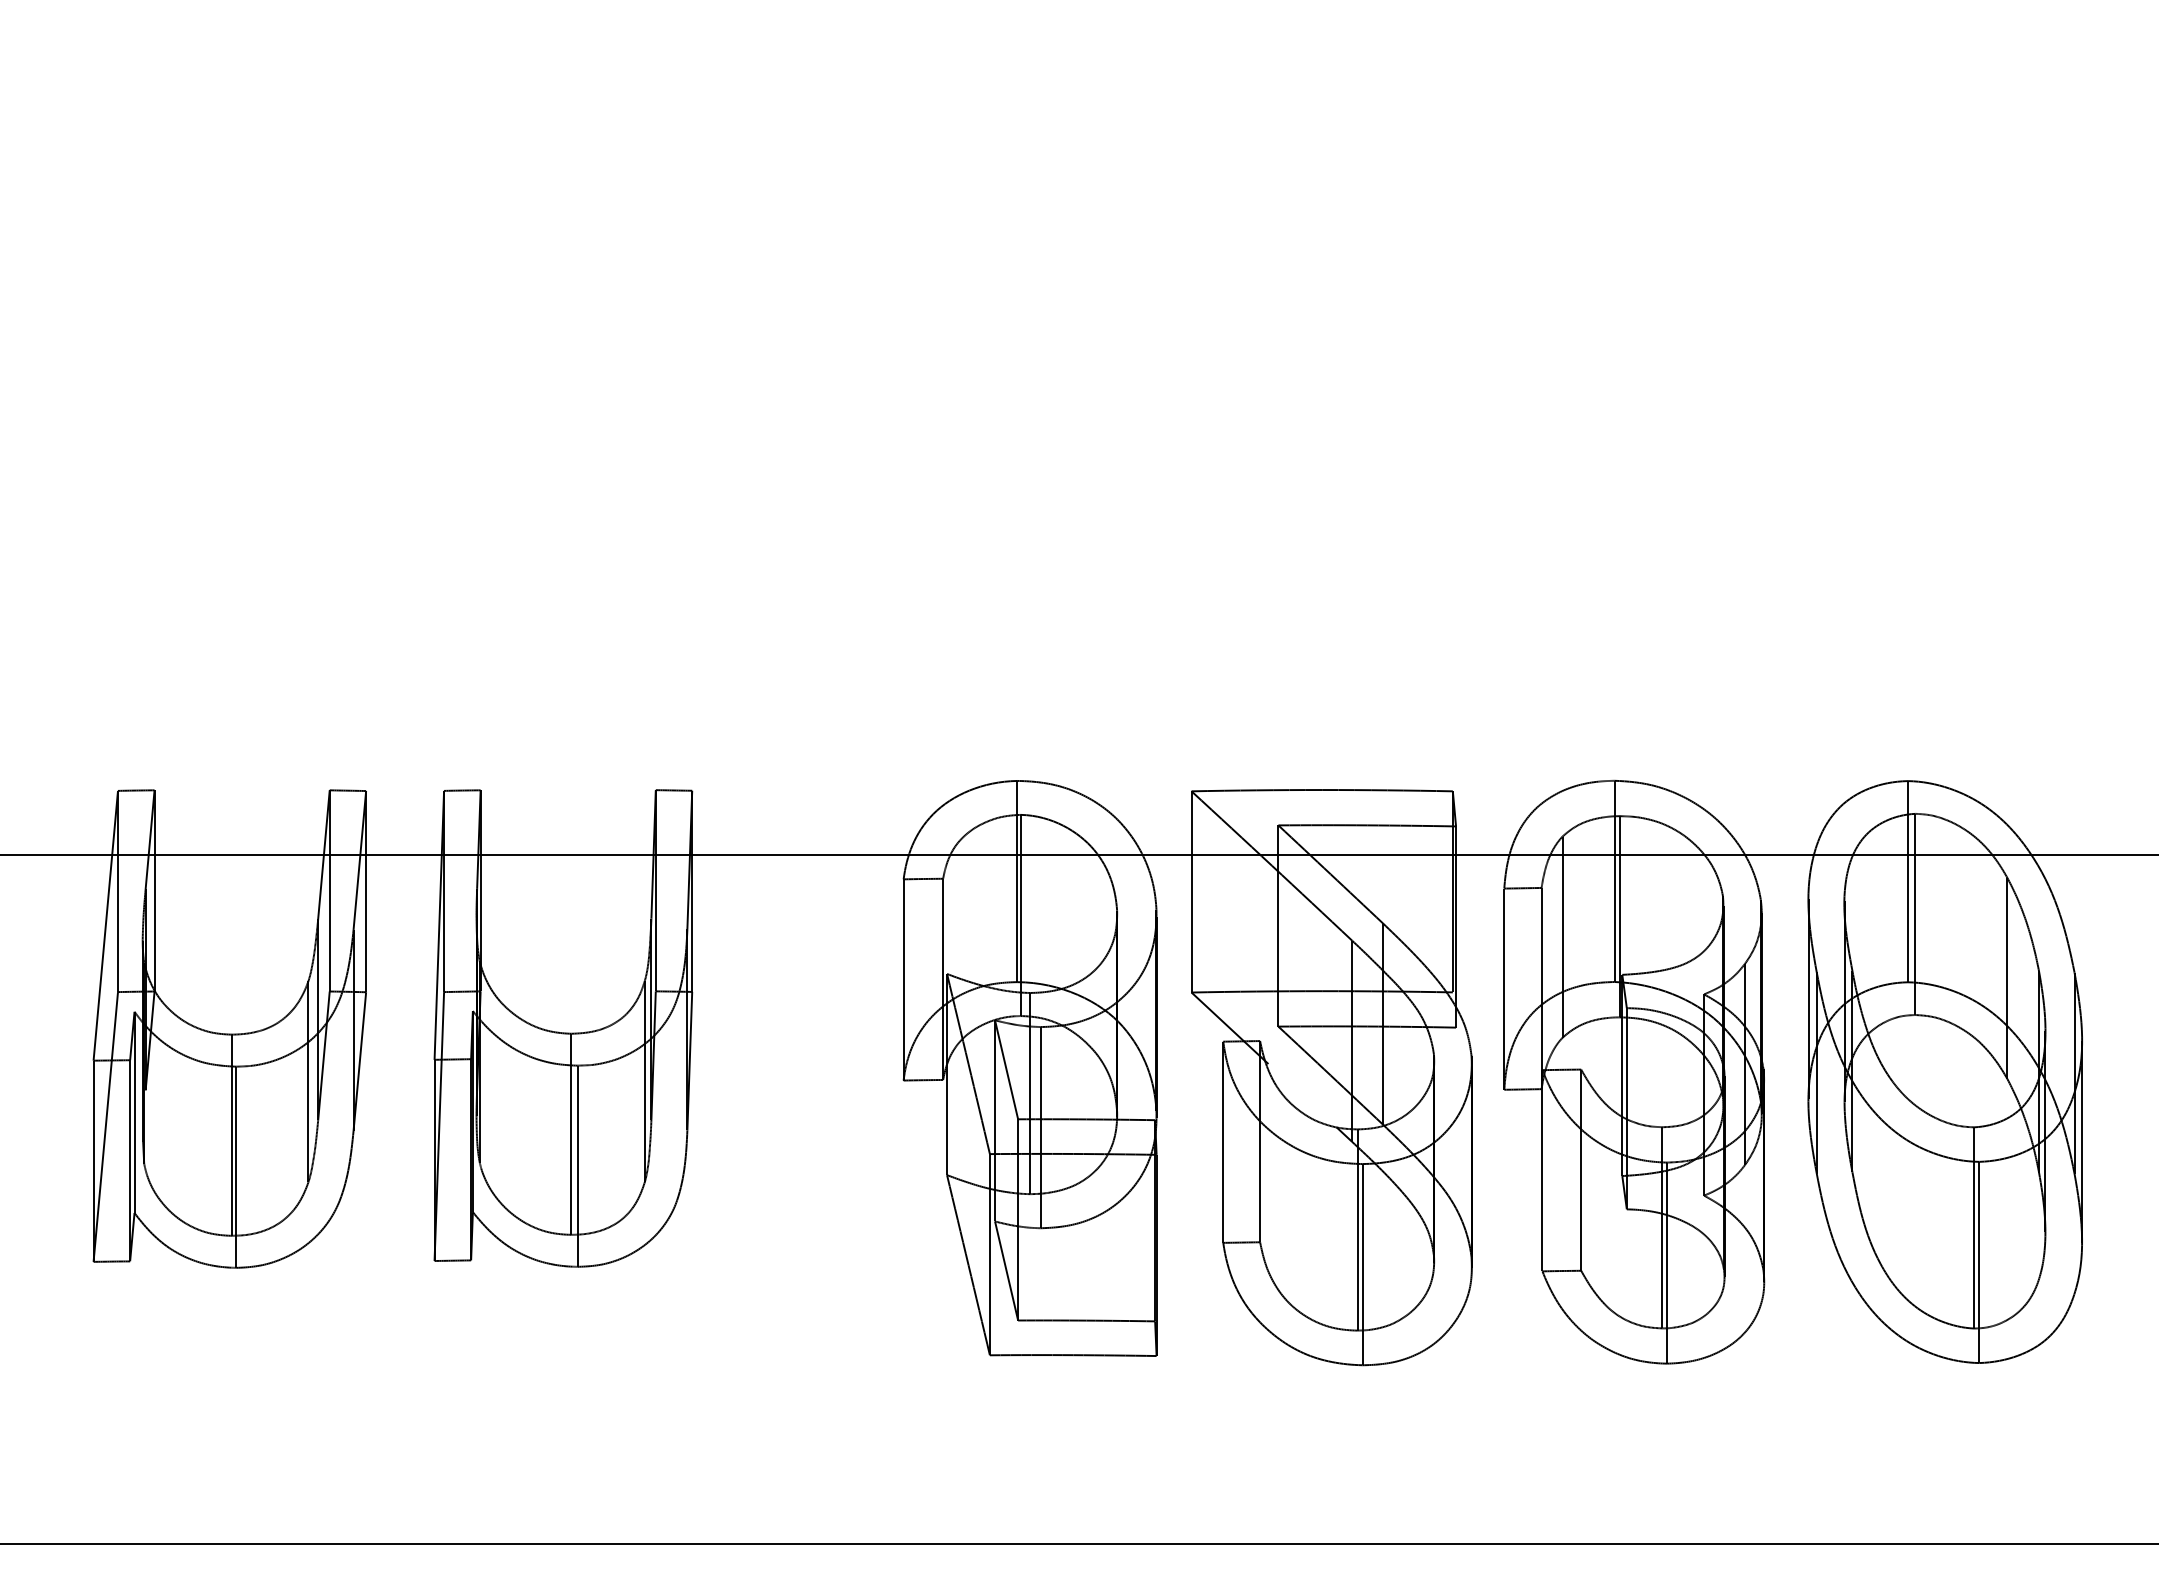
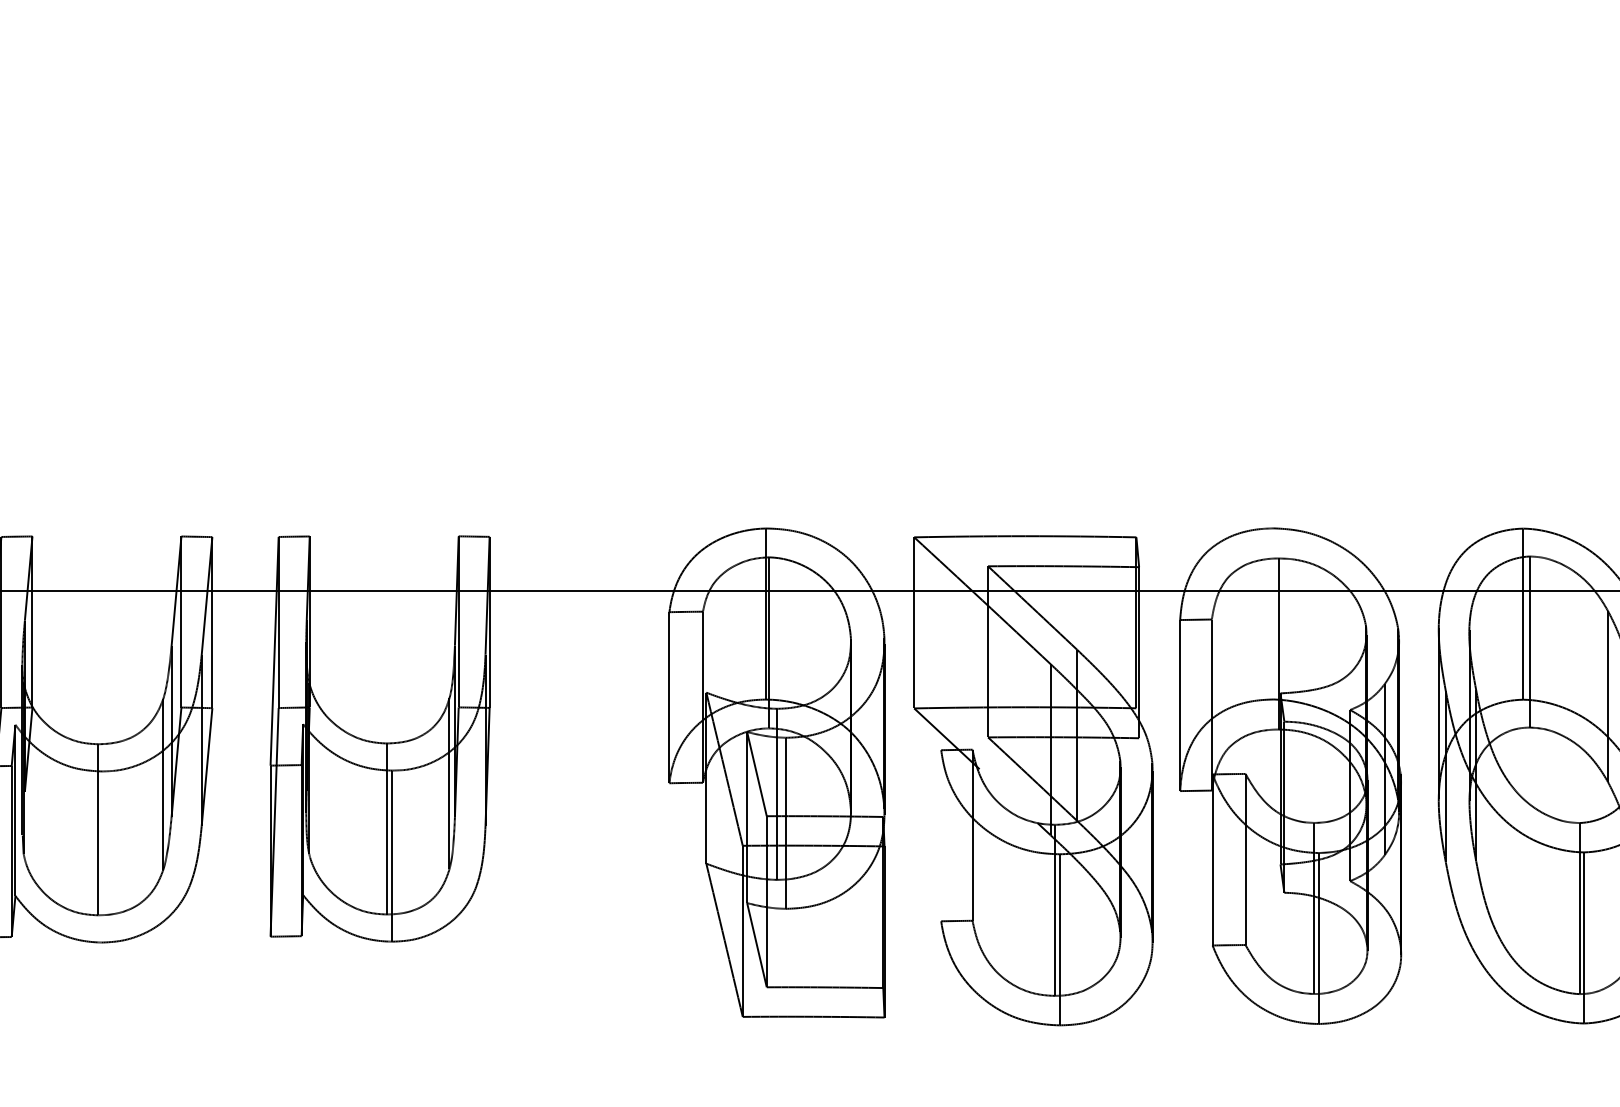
line: (1614, 881) -> (1273, 614), removed
line: (1562, 936) -> (1229, 660), removed
line: (1223, 1141) -> (941, 835), removed
line: (236, 1166) -> (102, 856), removed

